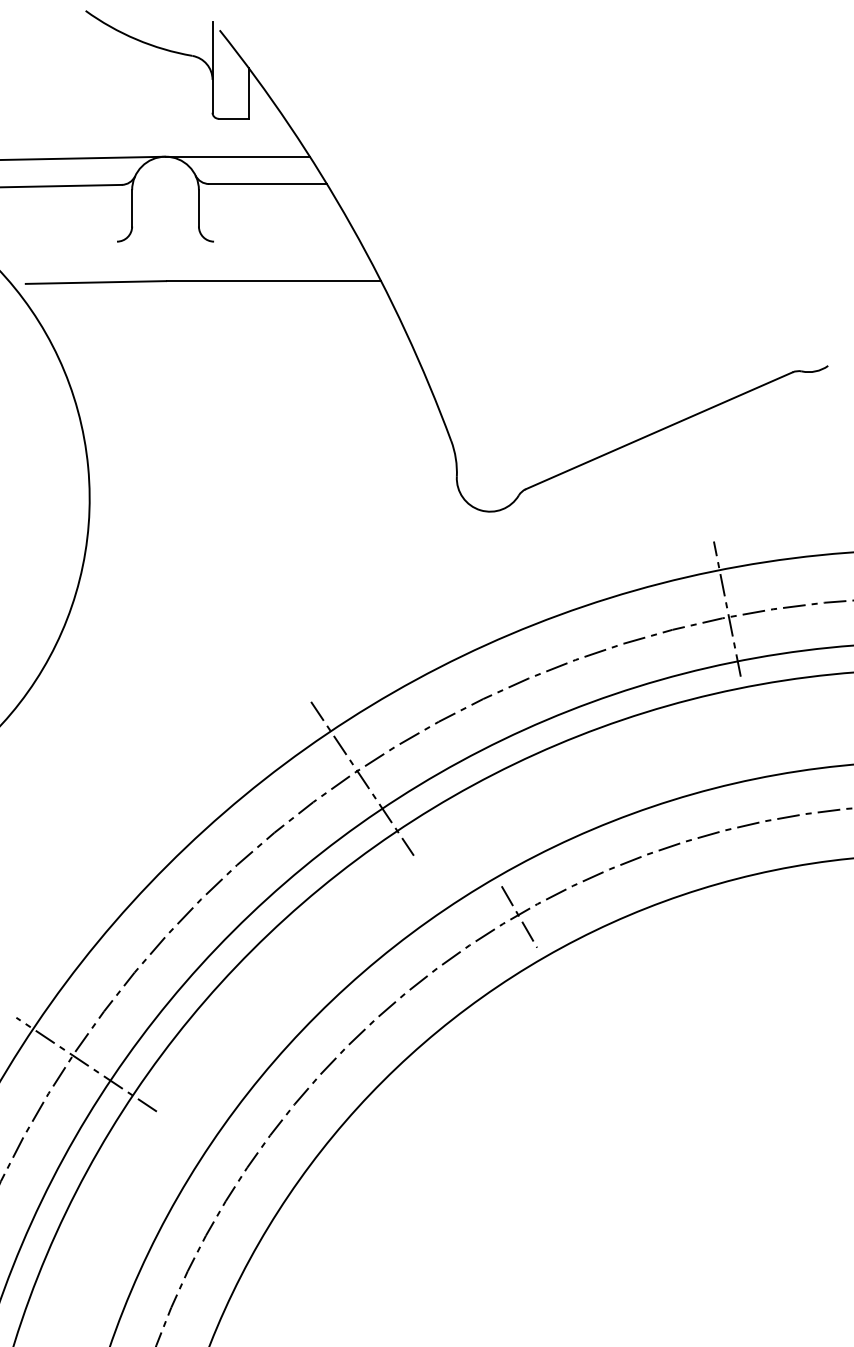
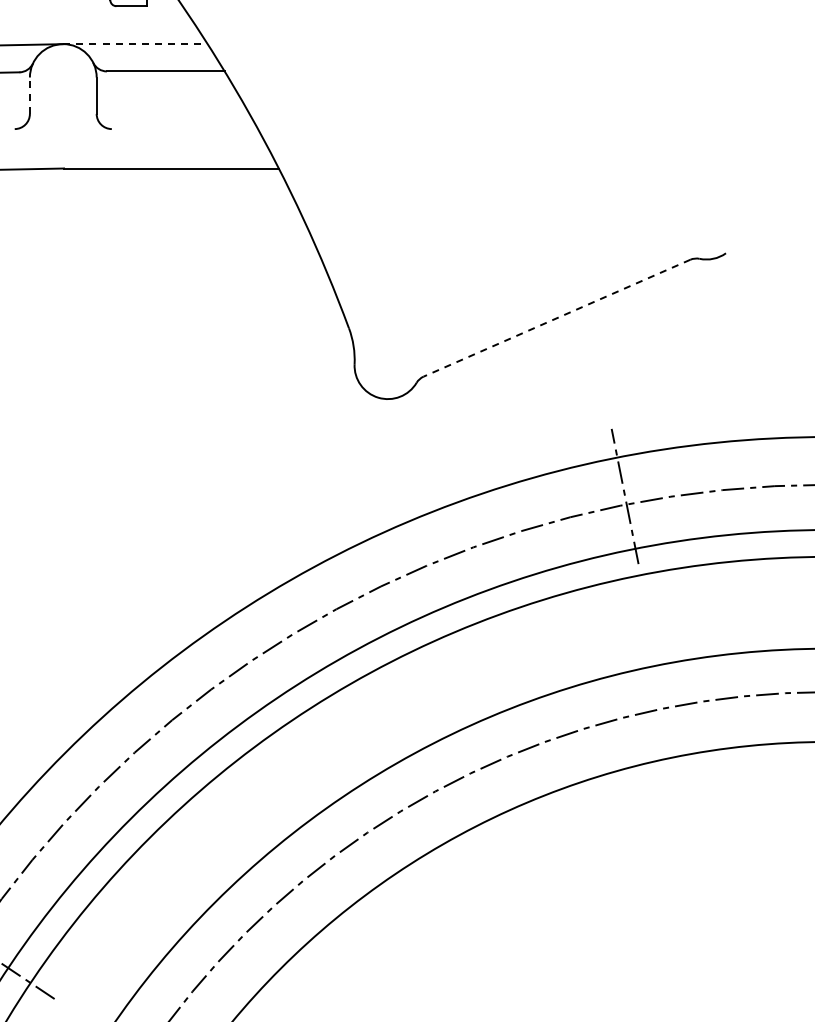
line: (238, 156) -> (136, 43), solid -> dashed
line: (132, 207) -> (30, 94), solid -> dashed
line: (659, 430) -> (557, 317), solid -> dashed
line: (362, 778) -> (260, 665), removed
line: (519, 916) -> (417, 803), removed

